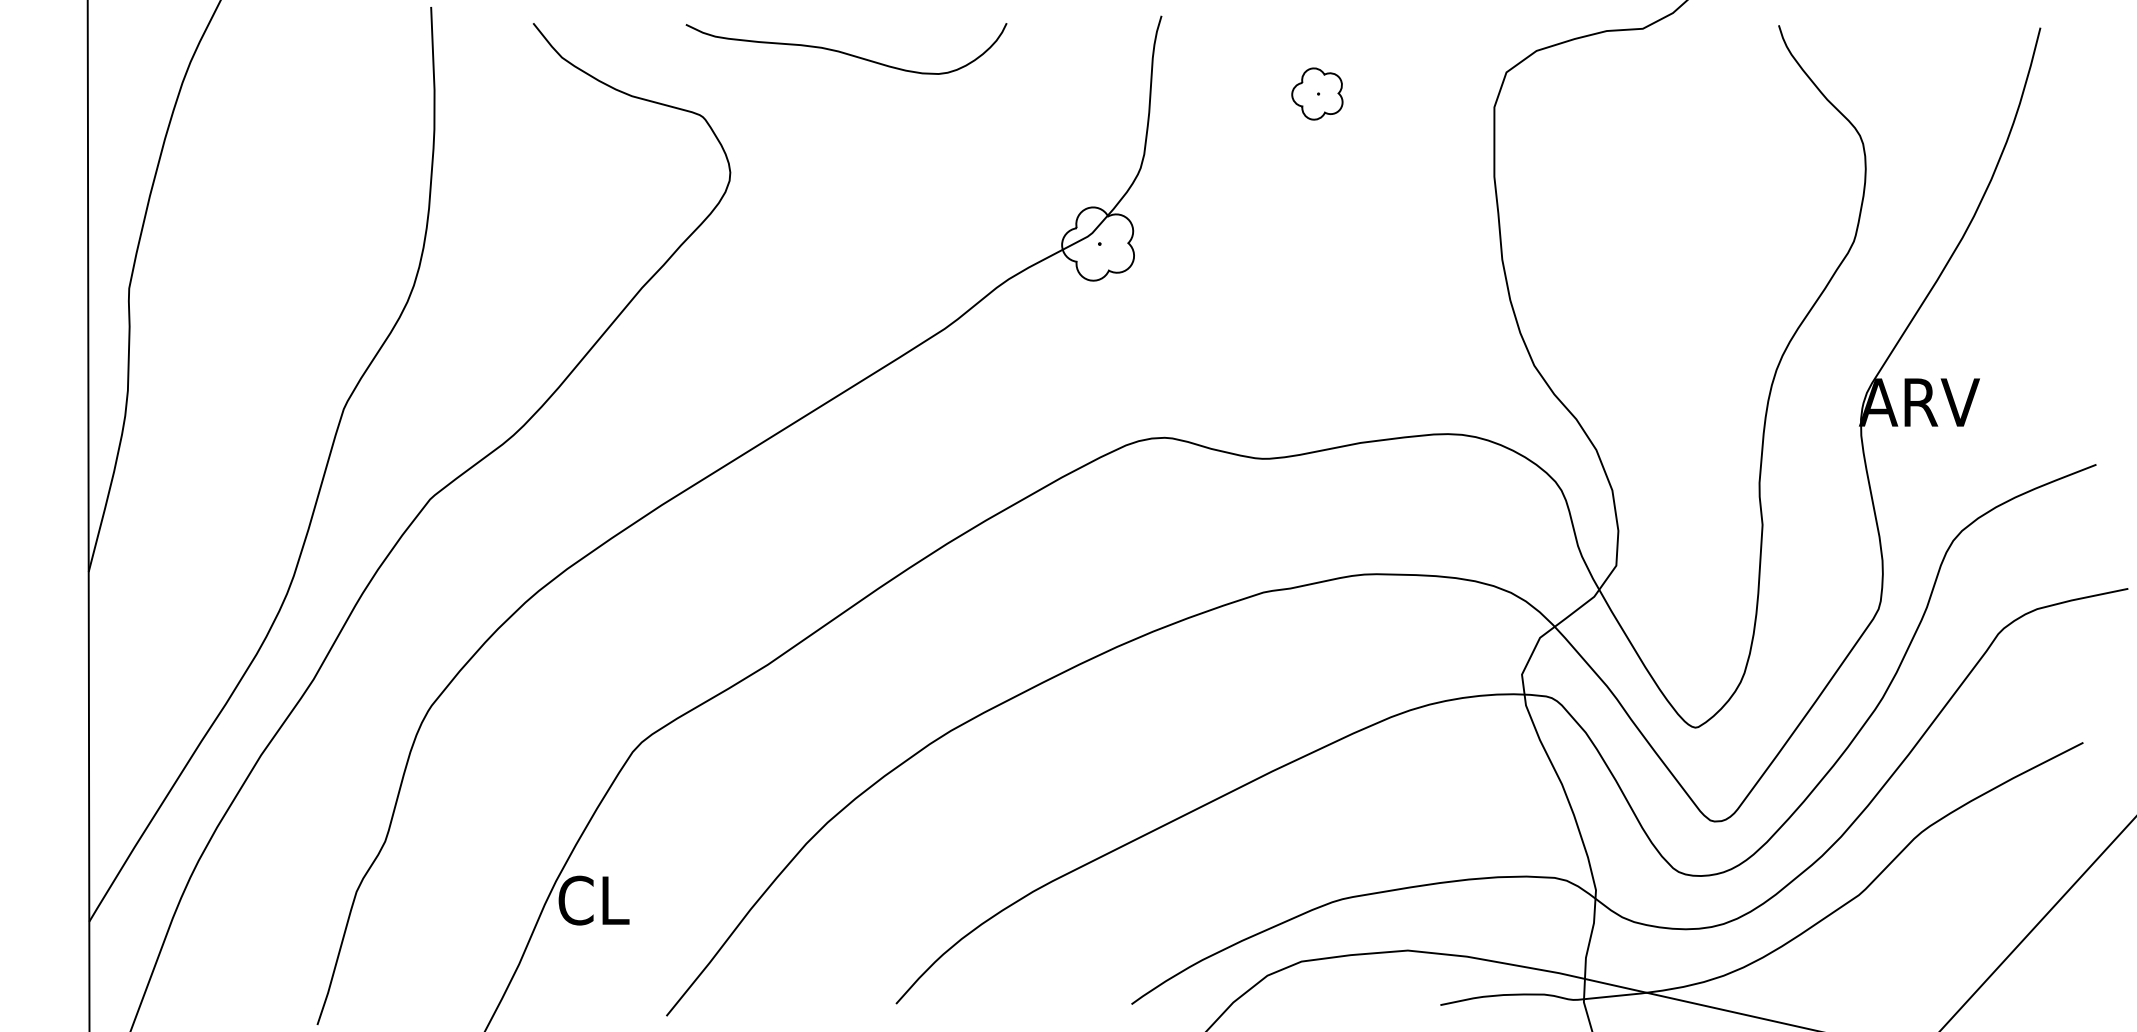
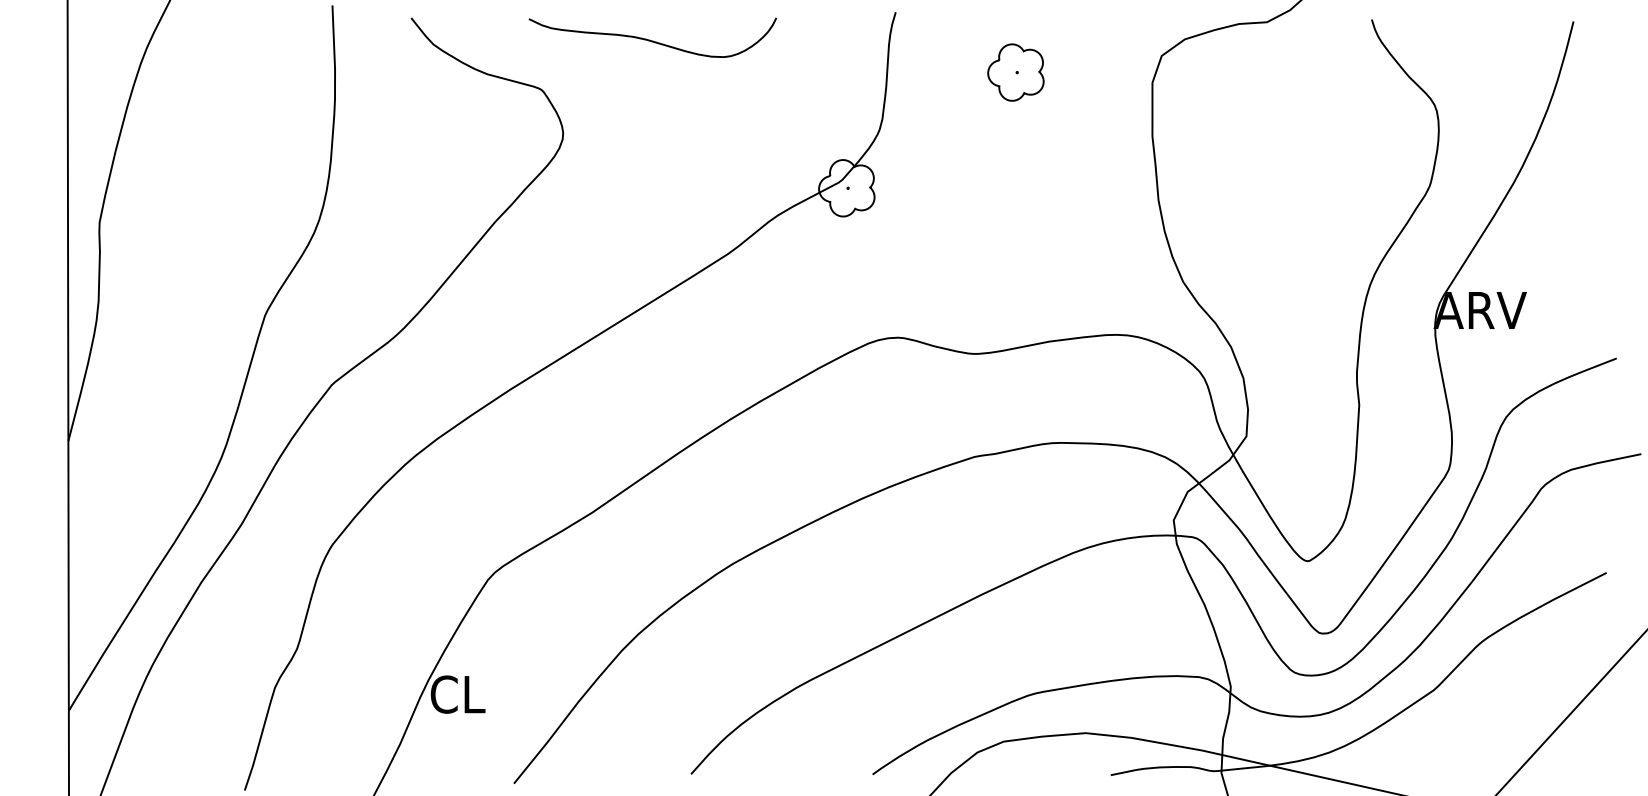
part: (1317, 93) -> (1016, 72), size x1.43

